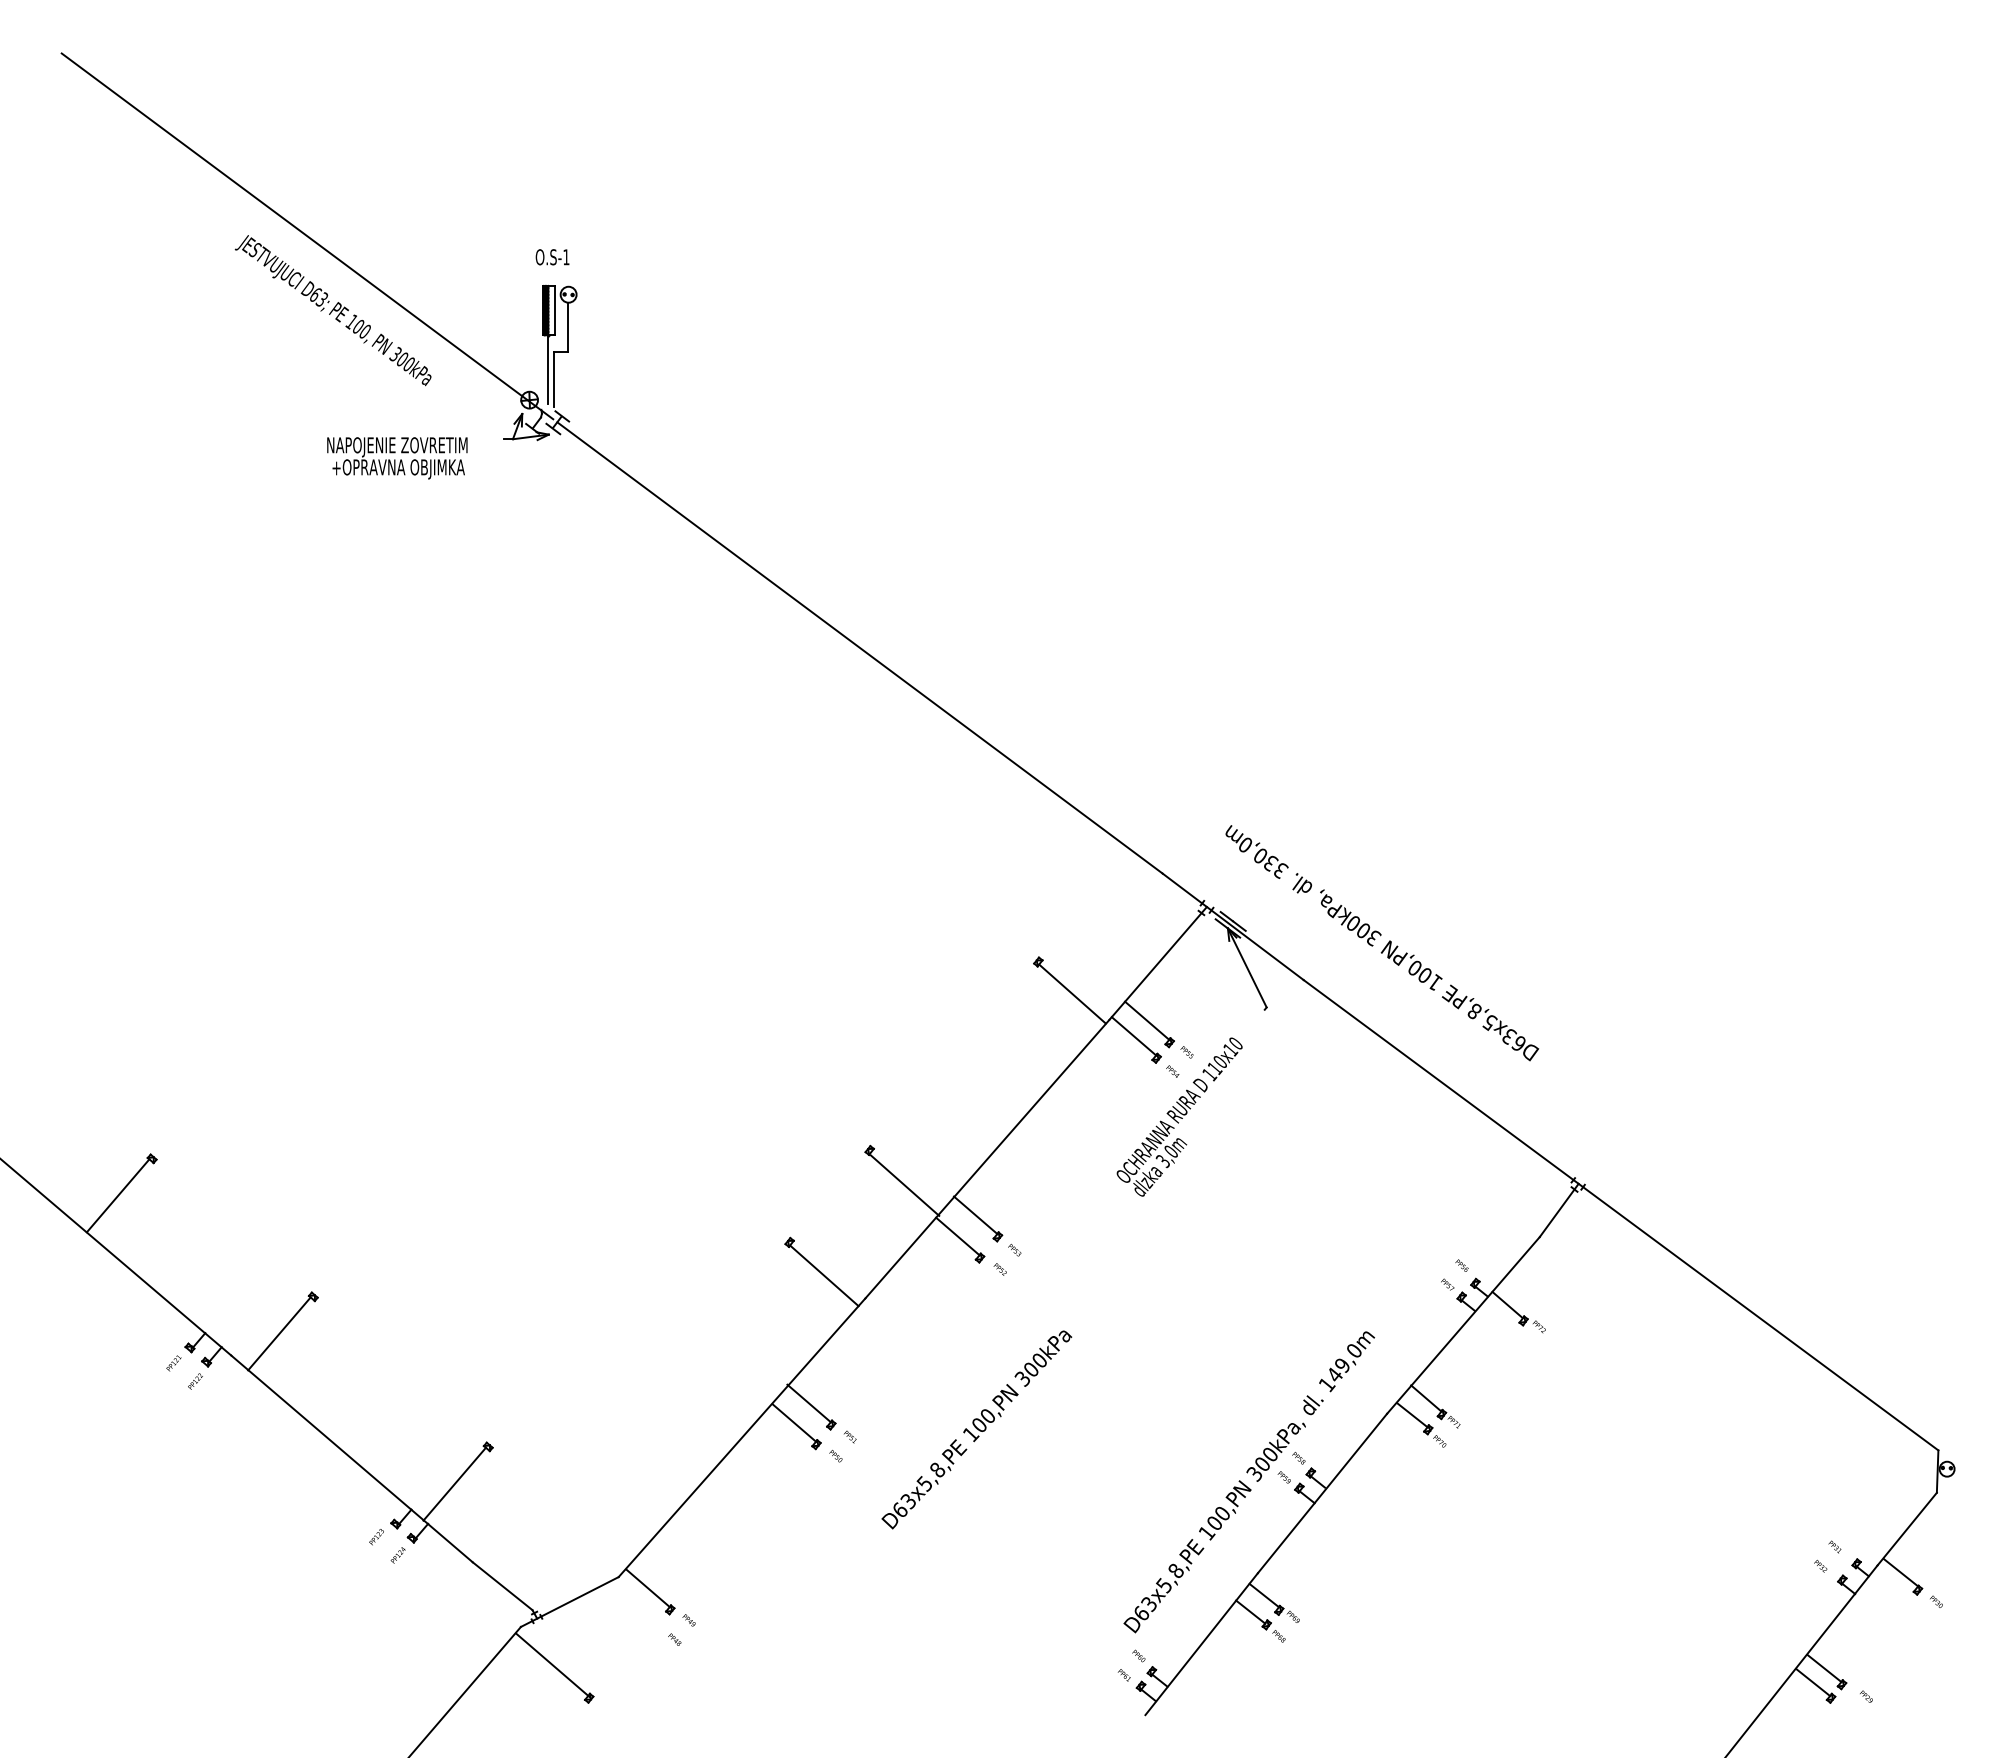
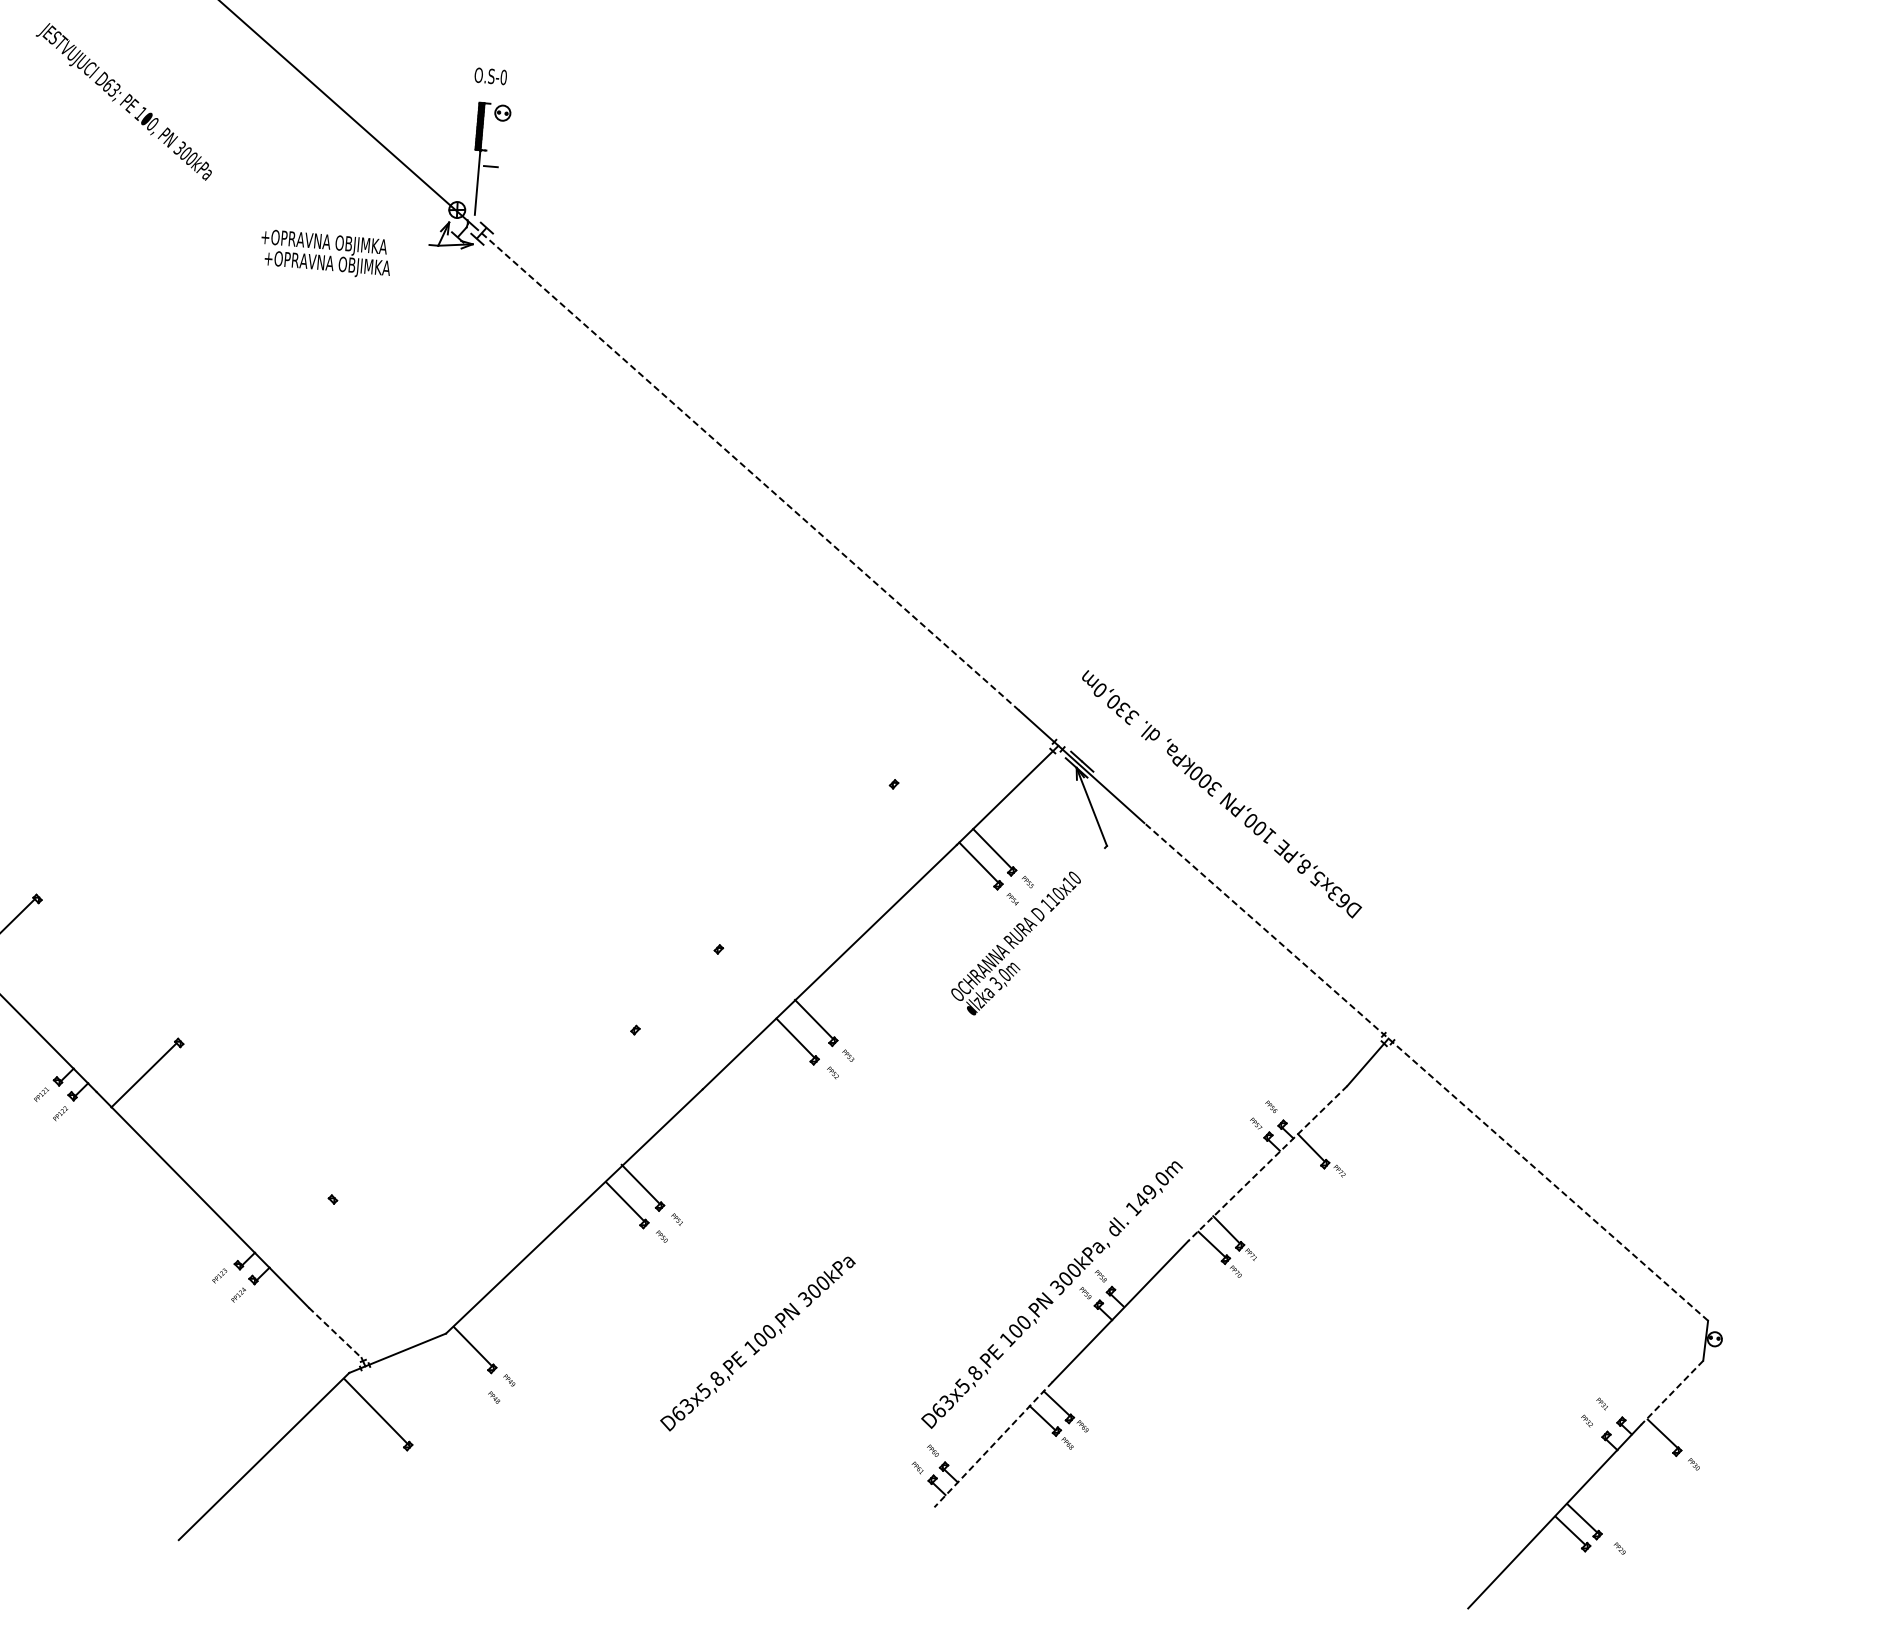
text: (566, 257) -> (503, 77), O.S-1 -> O.S-0
text: (332, 310) -> (123, 101), moved
line: (554, 310) -> (488, 126), removed
line: (568, 326) -> (500, 143), removed
line: (553, 378) -> (481, 191), removed
text: (397, 447) -> (328, 244), NAPOJENIE ZOVRETIM -> +OPRAVNA OBJIMKA
line: (859, 647) -> (750, 471), solid -> dashed
line: (1072, 993) -> (923, 816), removed
line: (904, 1185) -> (748, 985), removed
line: (1620, 1214) -> (1425, 1071), solid -> dashed
line: (824, 1275) -> (665, 1064), removed
line: (1463, 1325) -> (1267, 1163), solid -> dashed
text: (976, 1429) -> (757, 1343), moved
line: (454, 1483) -> (297, 1231), removed
line: (1907, 1529) -> (1672, 1393), solid -> dashed
line: (503, 1586) -> (336, 1333), solid -> dashed
line: (1201, 1644) -> (993, 1444), solid -> dashed

